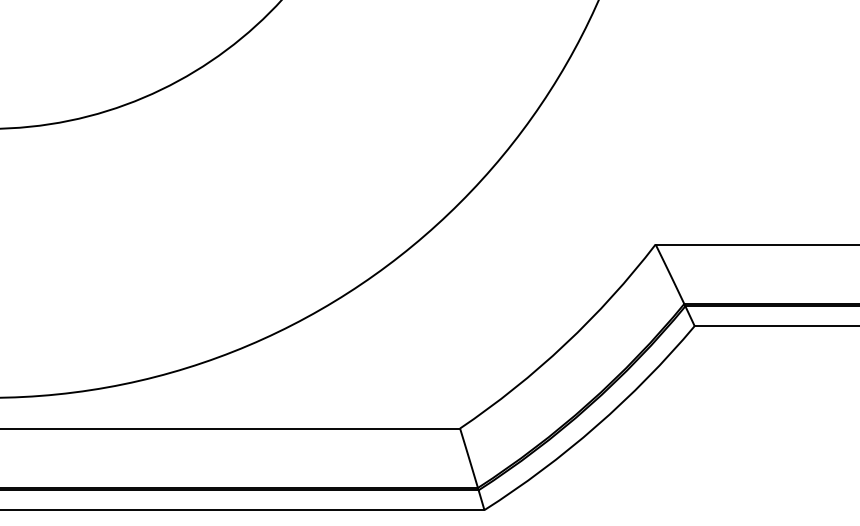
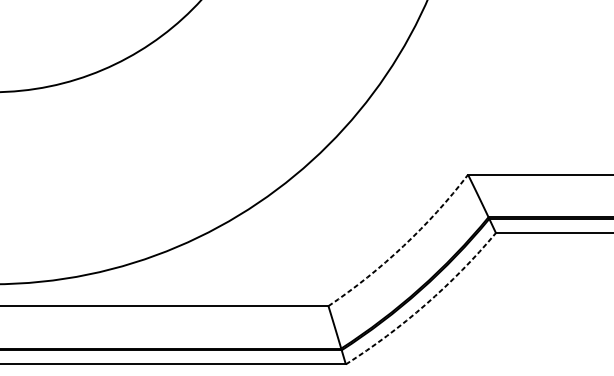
arc: (565, 344) -> (403, 246), solid -> dashed
arc: (596, 426) -> (425, 304), solid -> dashed

